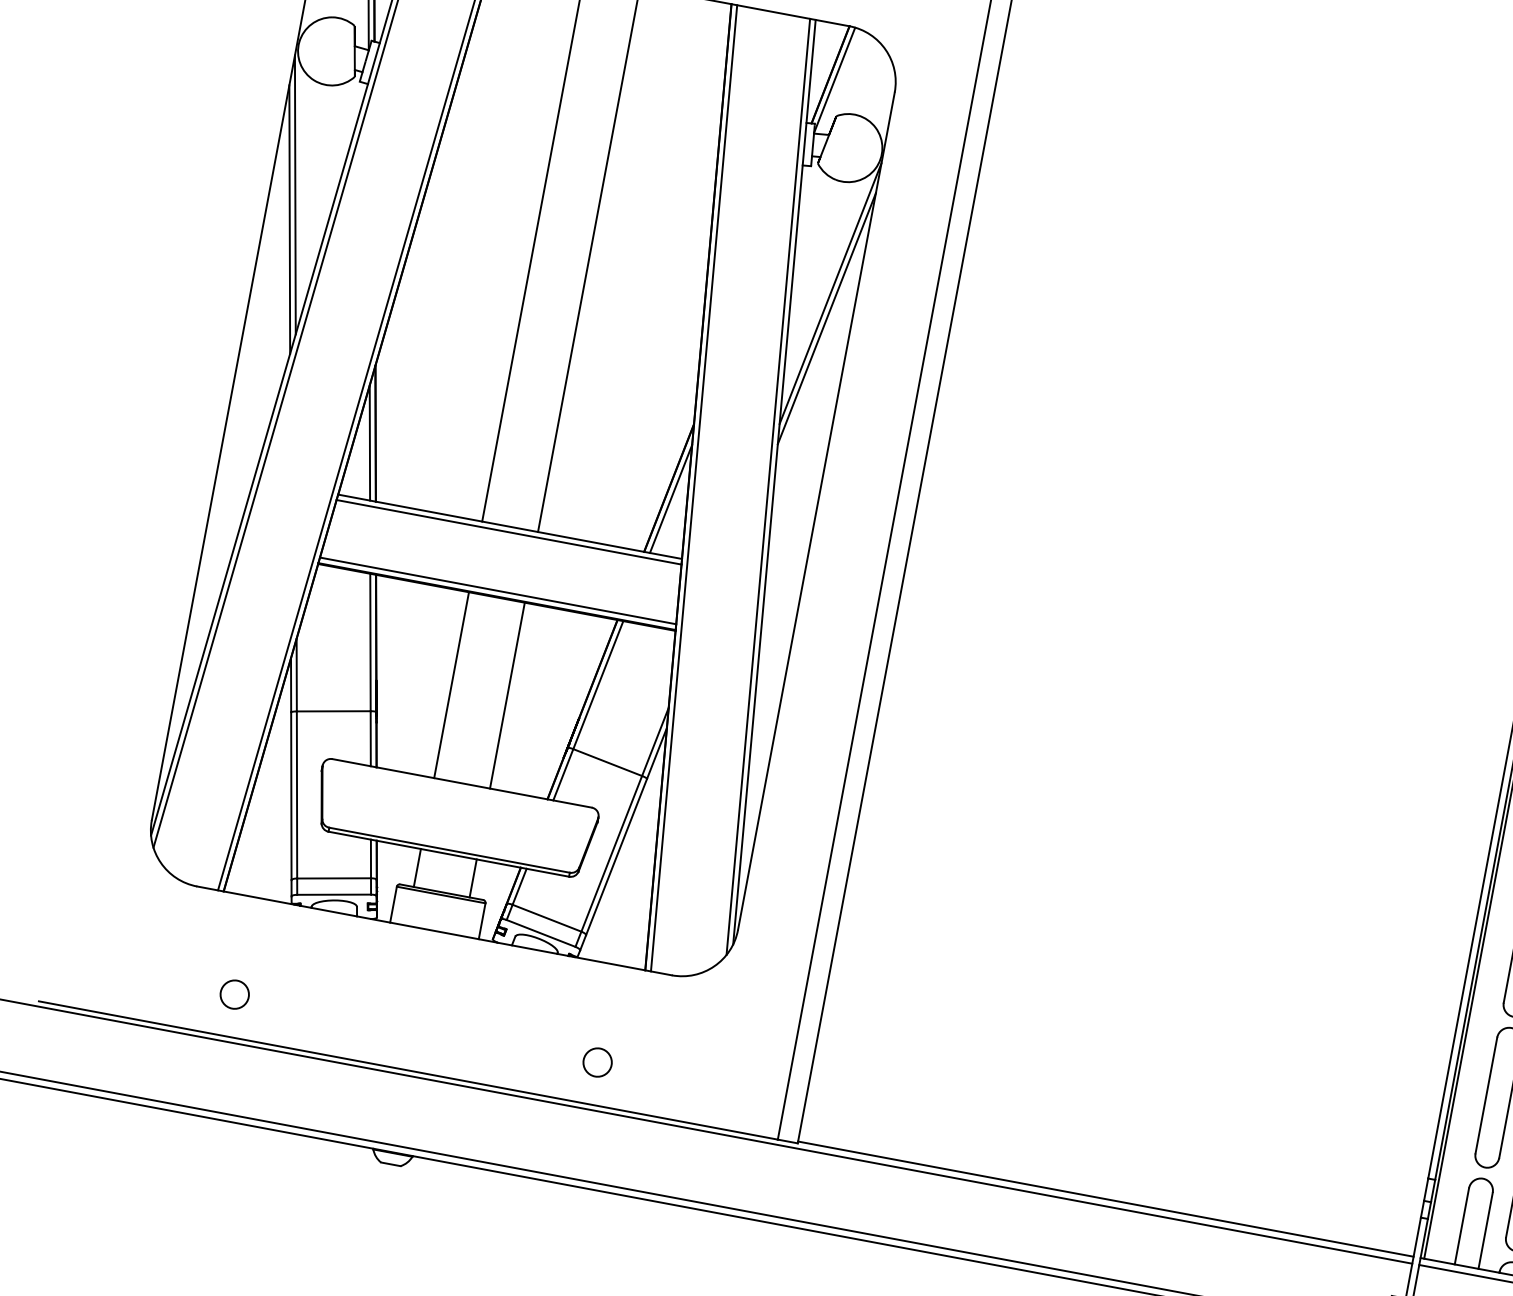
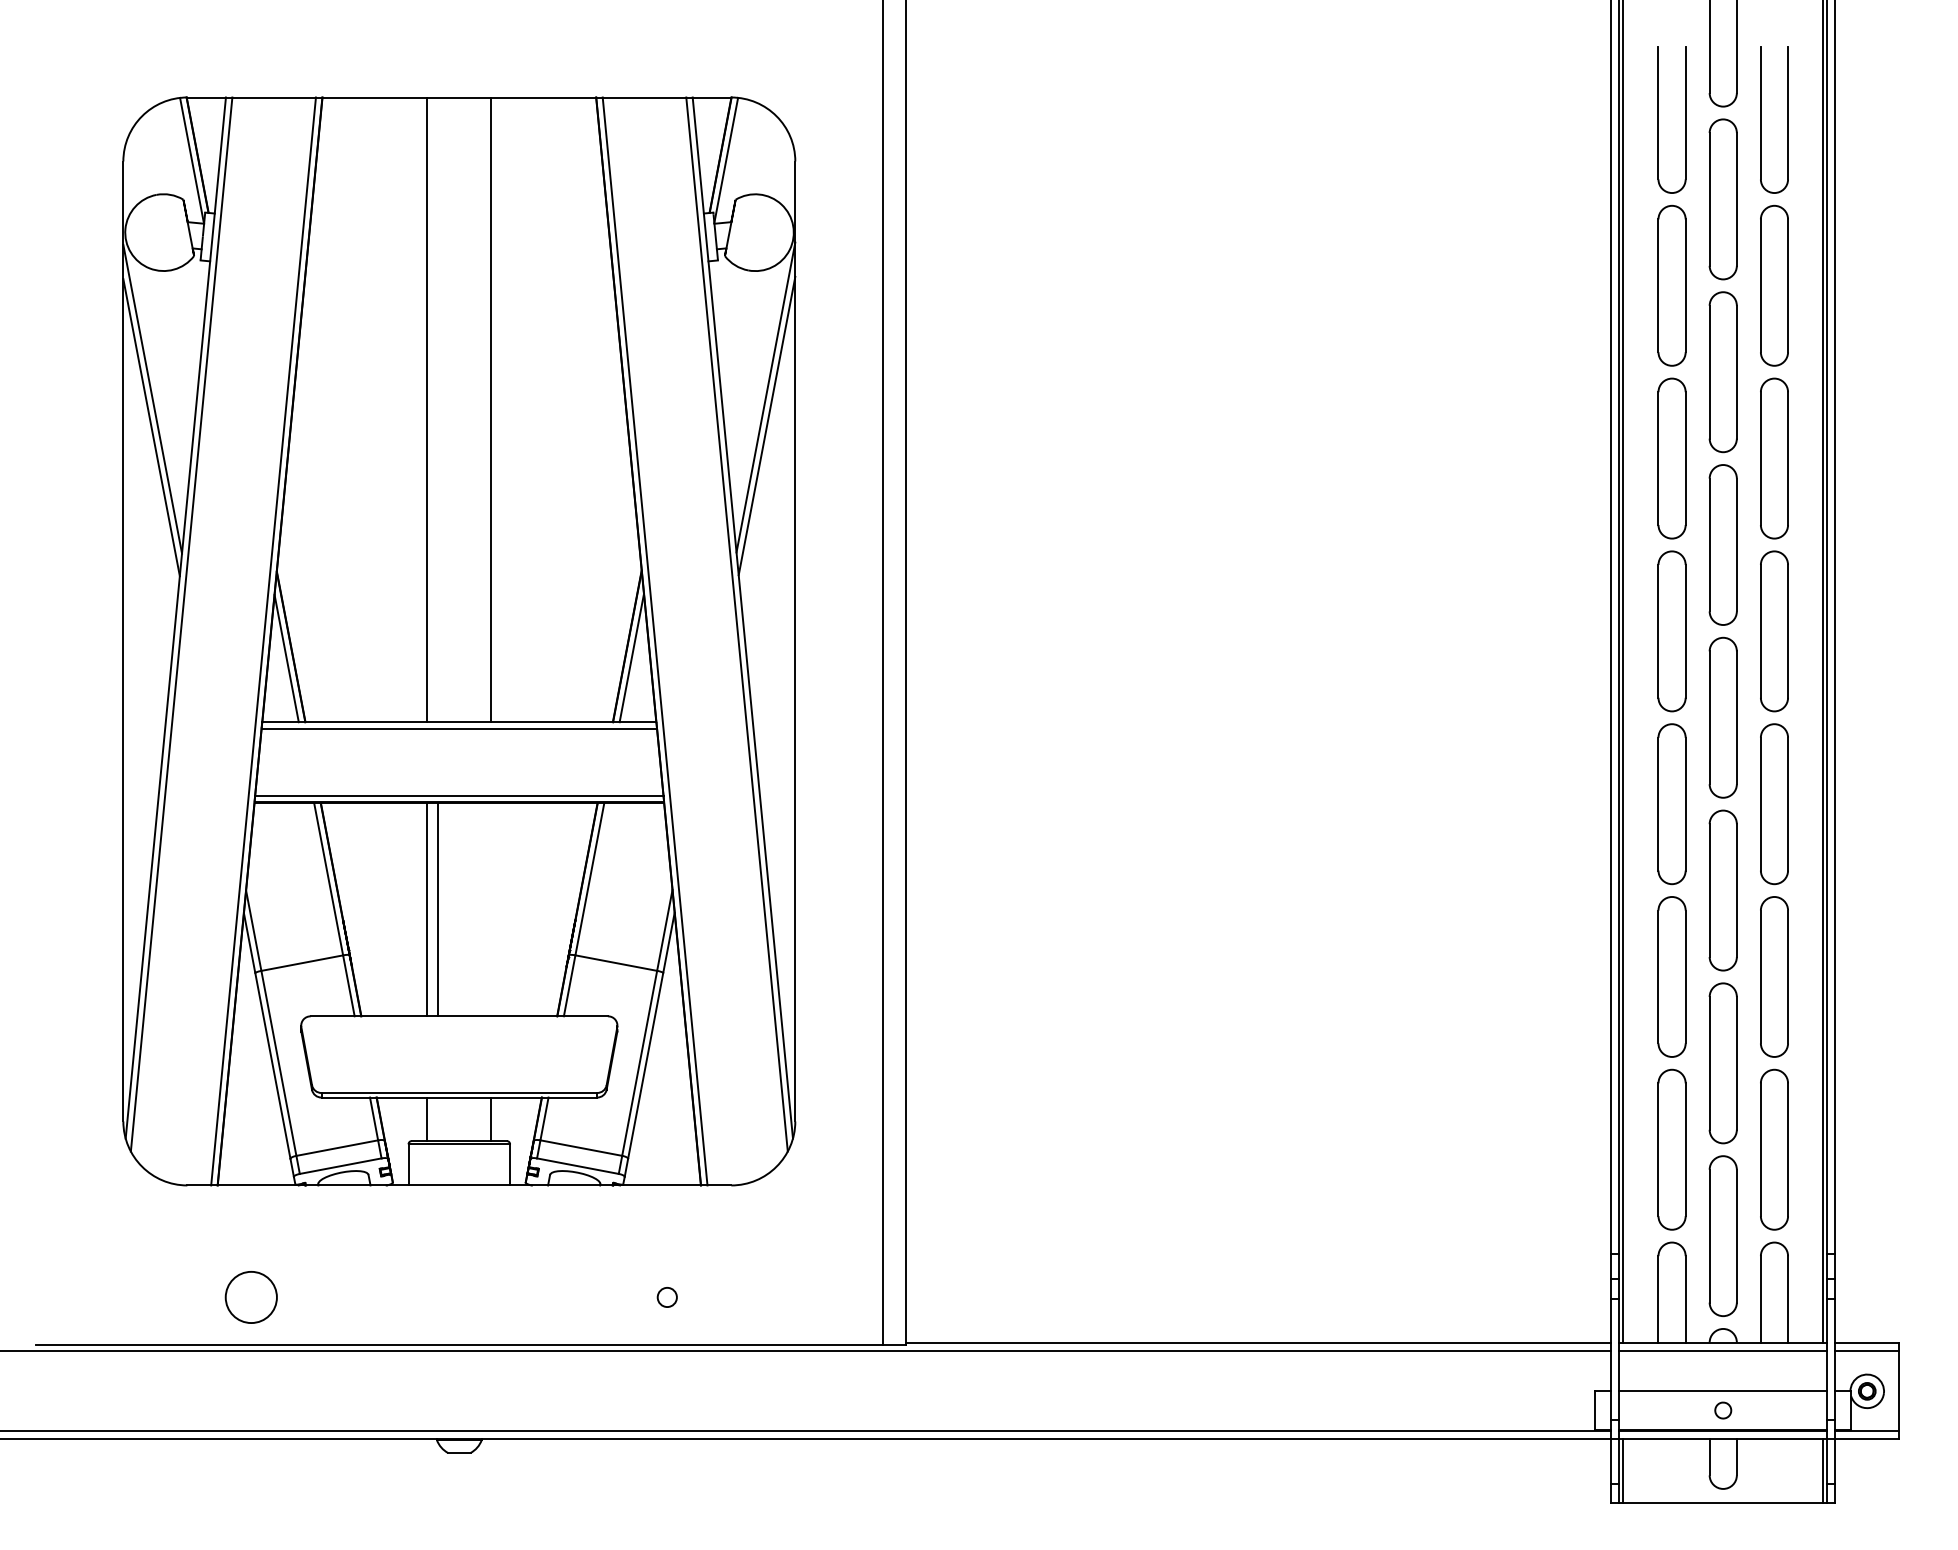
line: (507, 695) -> (438, 909), moved
circle: (234, 994) -> (251, 1297), size x1.6
circle: (597, 1062) -> (667, 1297), size x0.6

